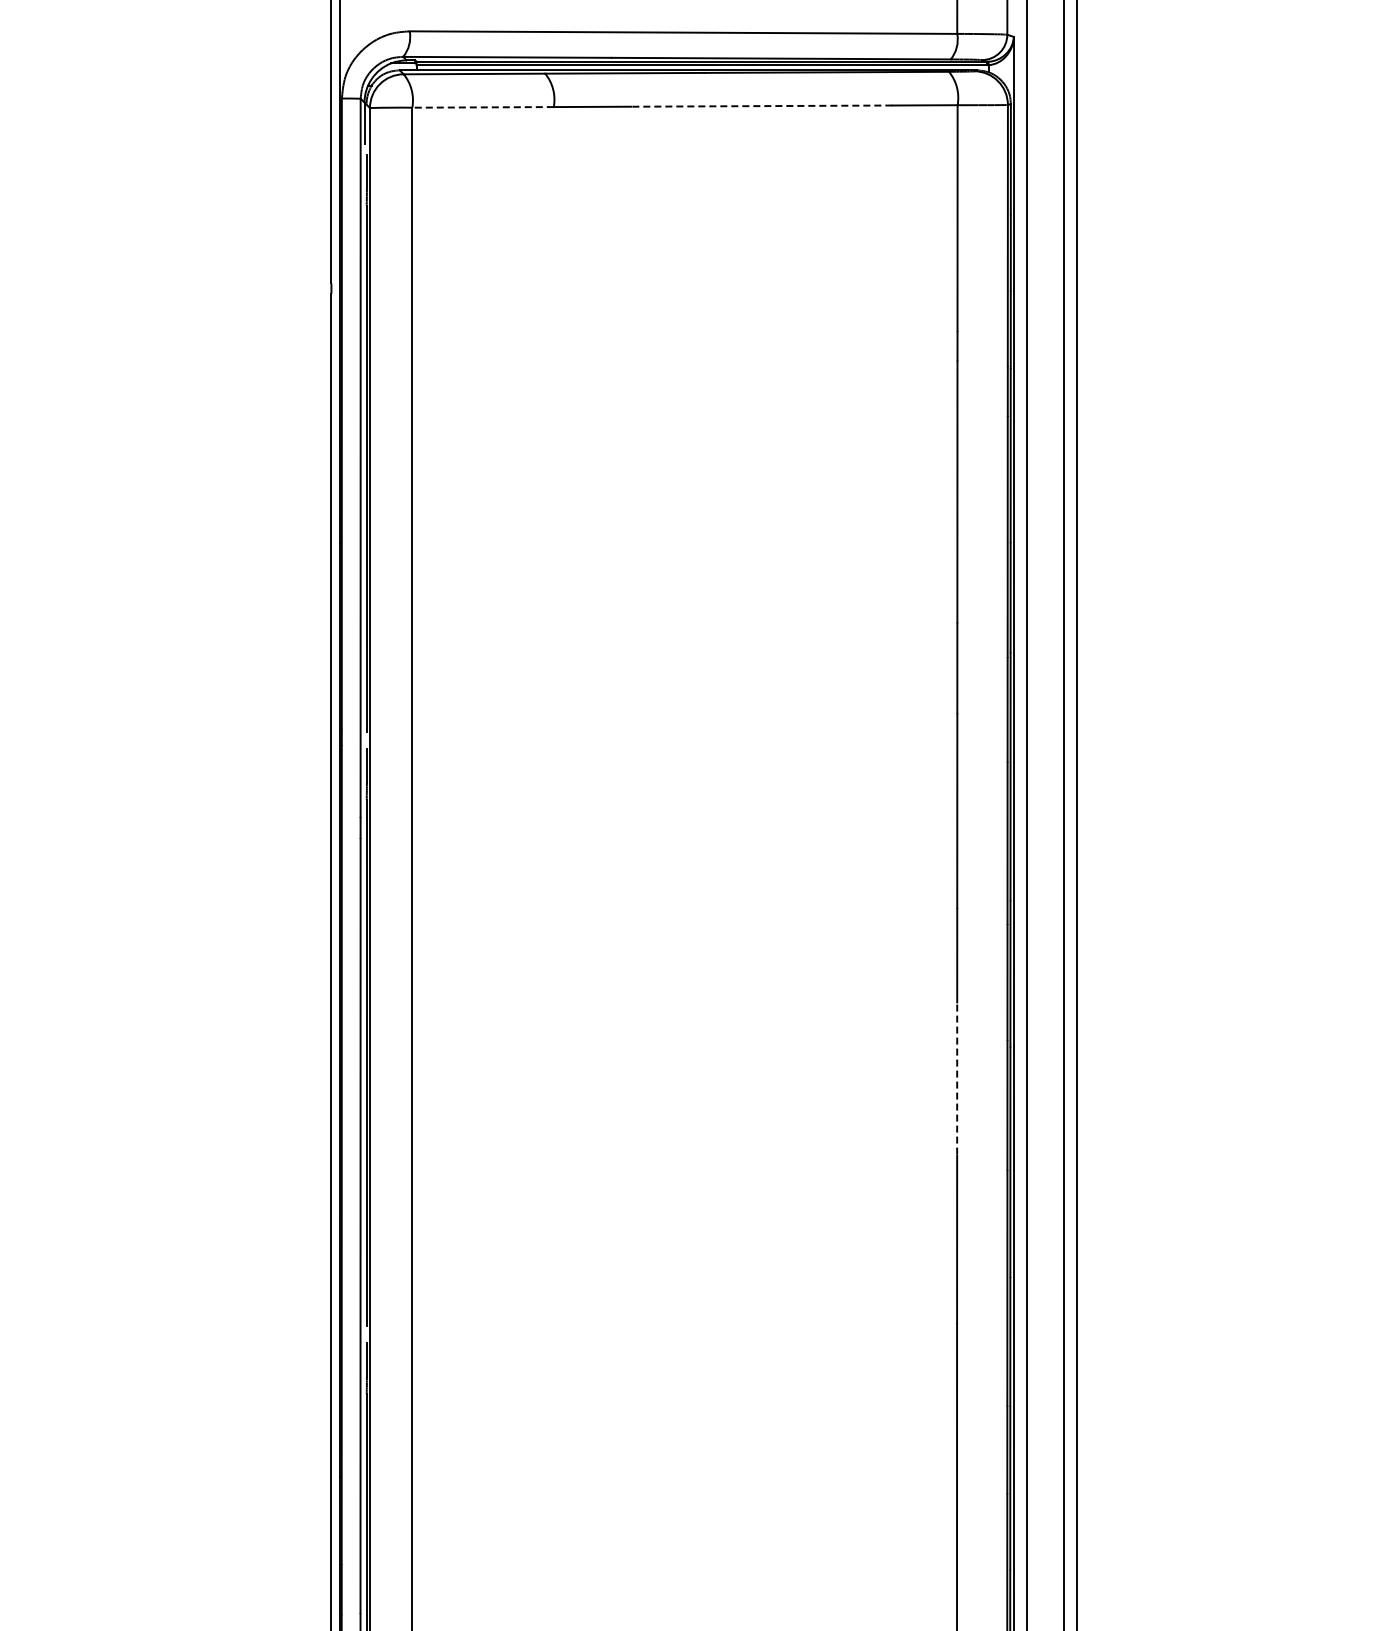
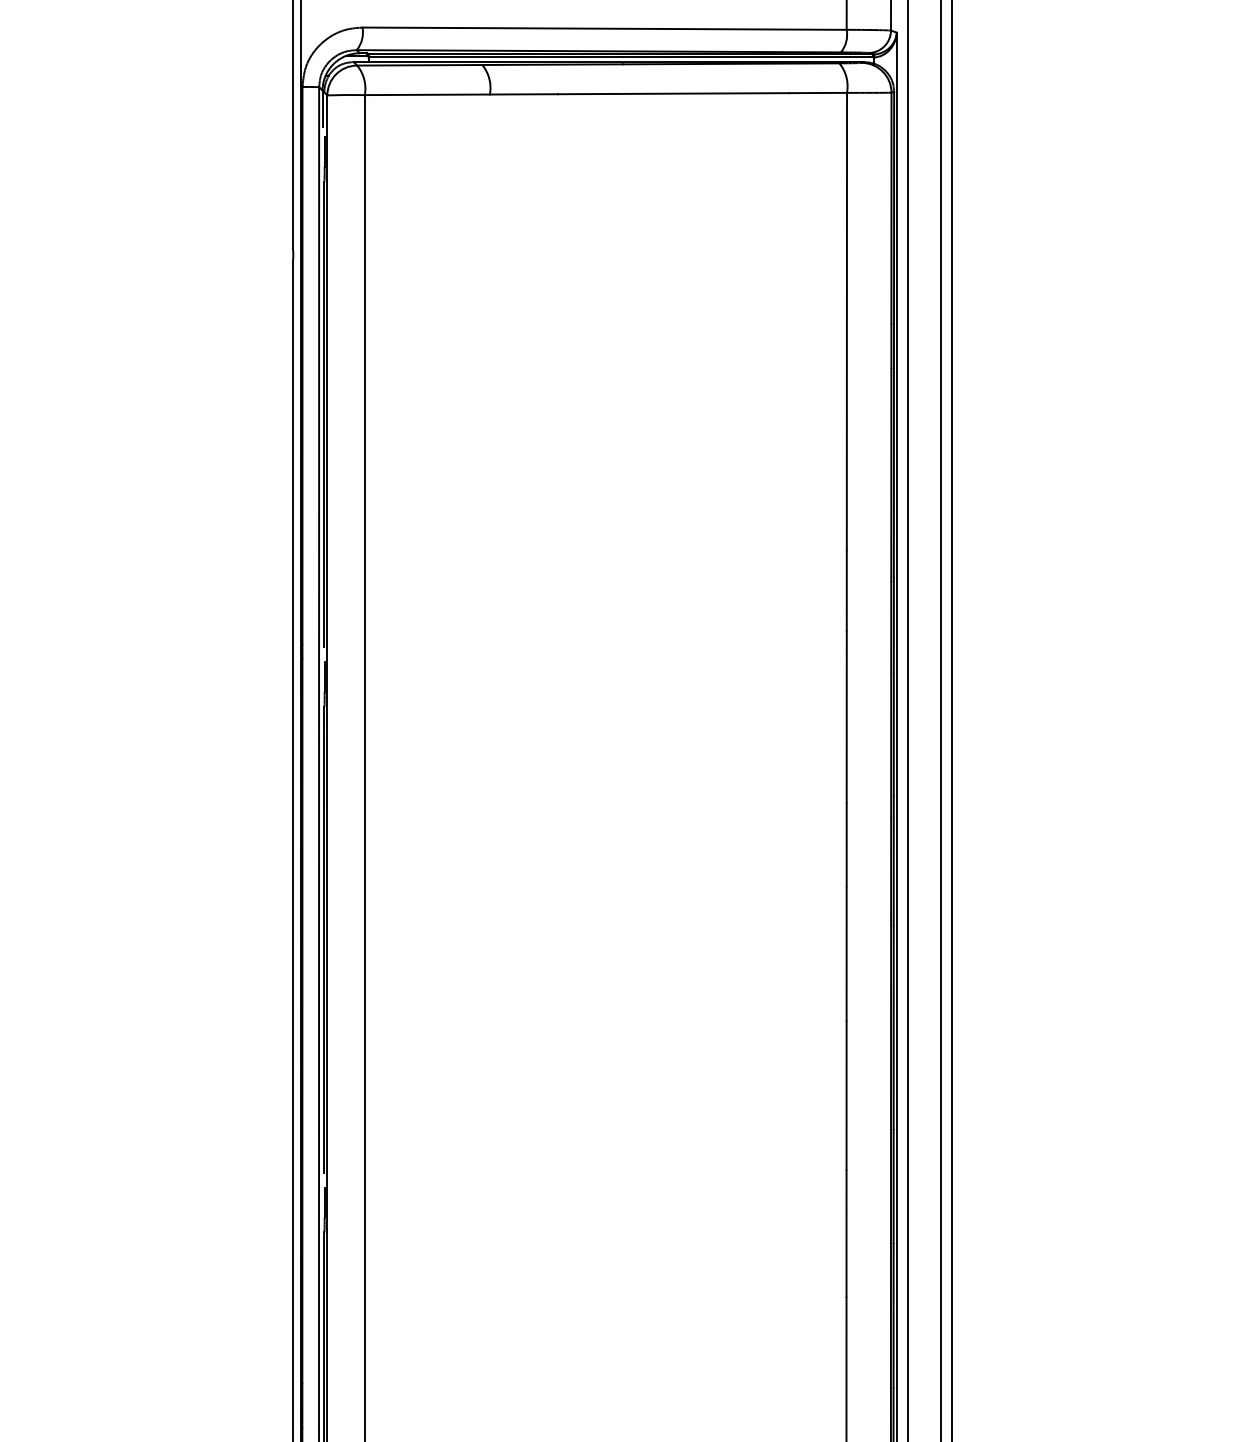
line: (761, 106) -> (673, 94), dashed -> solid
line: (483, 107) -> (427, 94), dashed -> solid
line: (957, 1079) -> (846, 954), dashed -> solid

